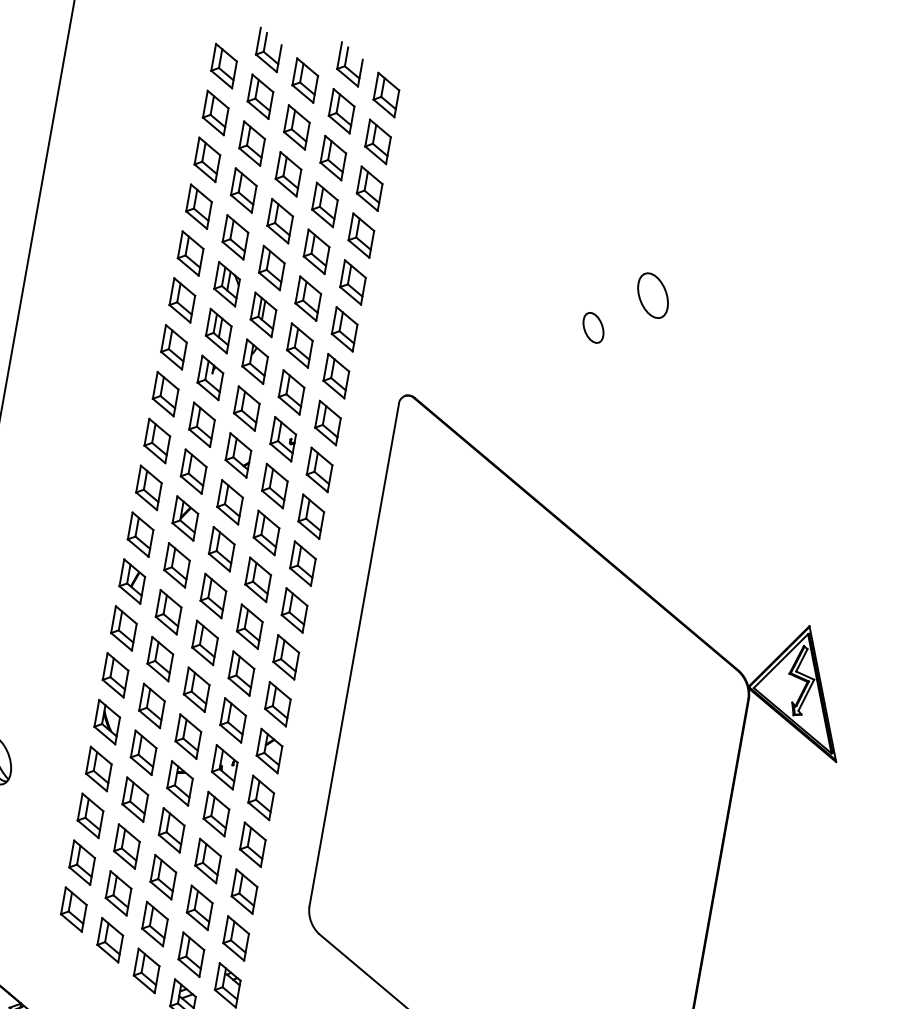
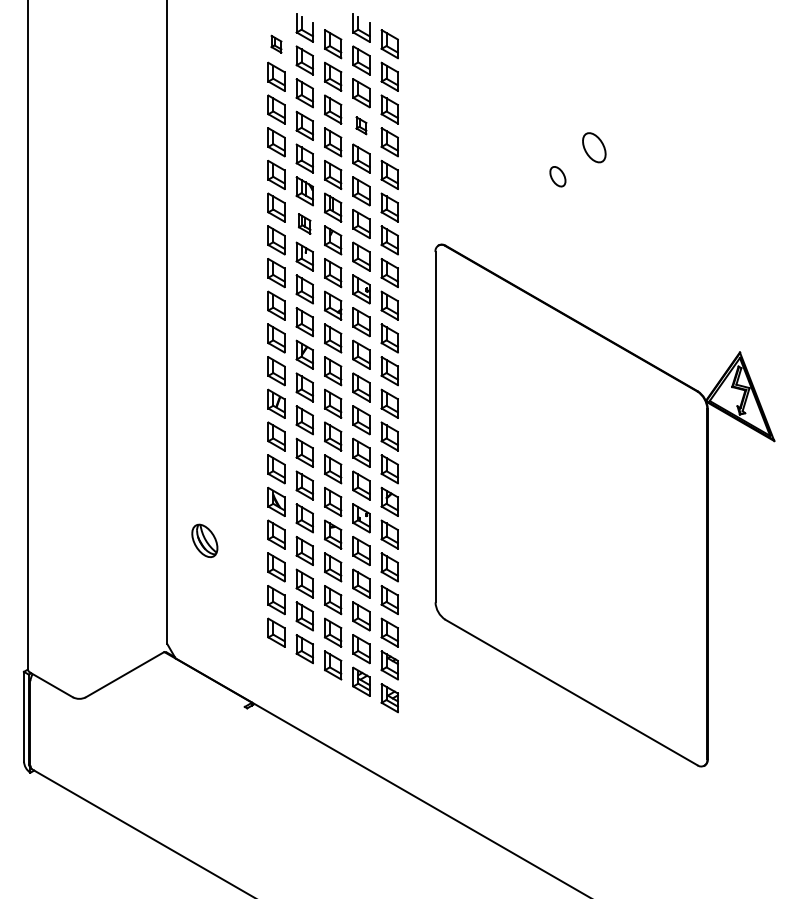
part: (223, 66) -> (276, 44), size x0.6
part: (325, 204) -> (361, 125), size x0.6
part: (218, 330) -> (304, 223), size x0.7

